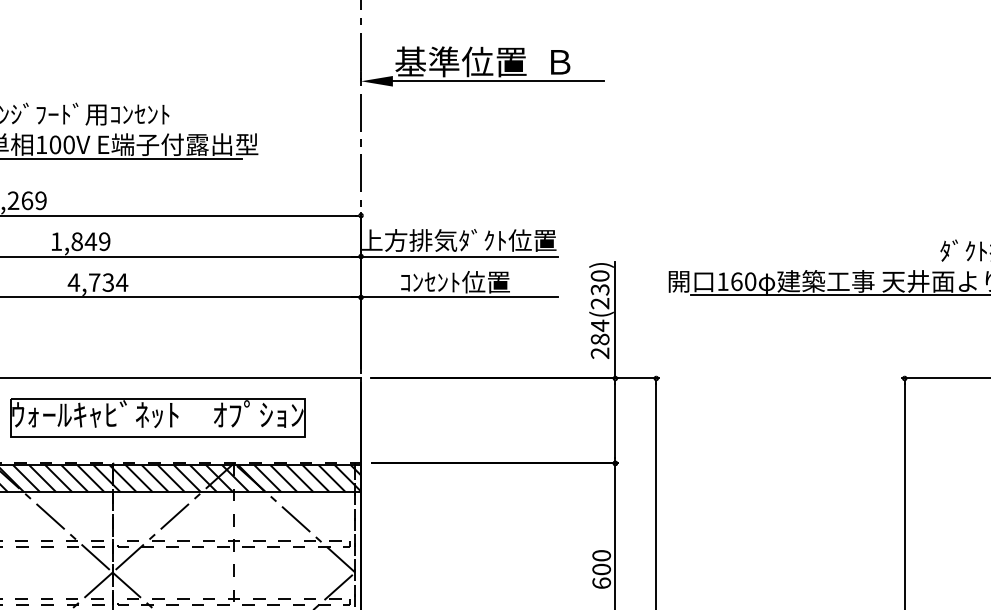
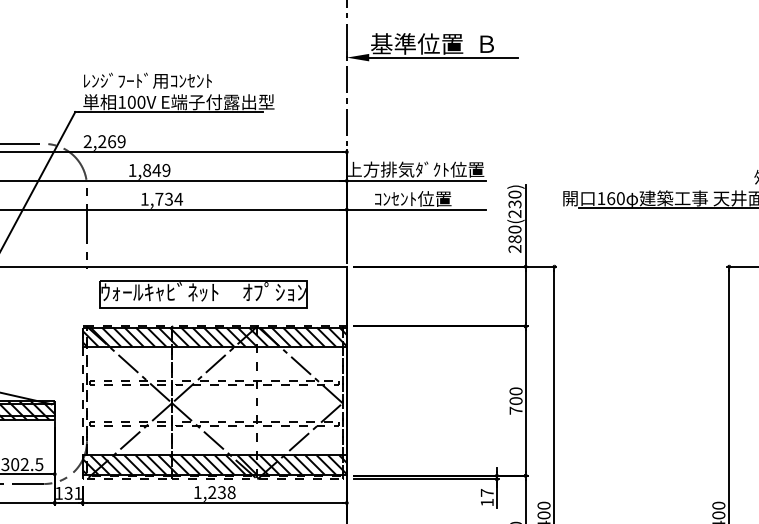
text: (73, 281) -> (144, 198), 4,734 -> 1,734
text: (599, 325) -> (514, 229), 284(230) -> 280(230)
text: (600, 582) -> (515, 410), 600 -> 700

